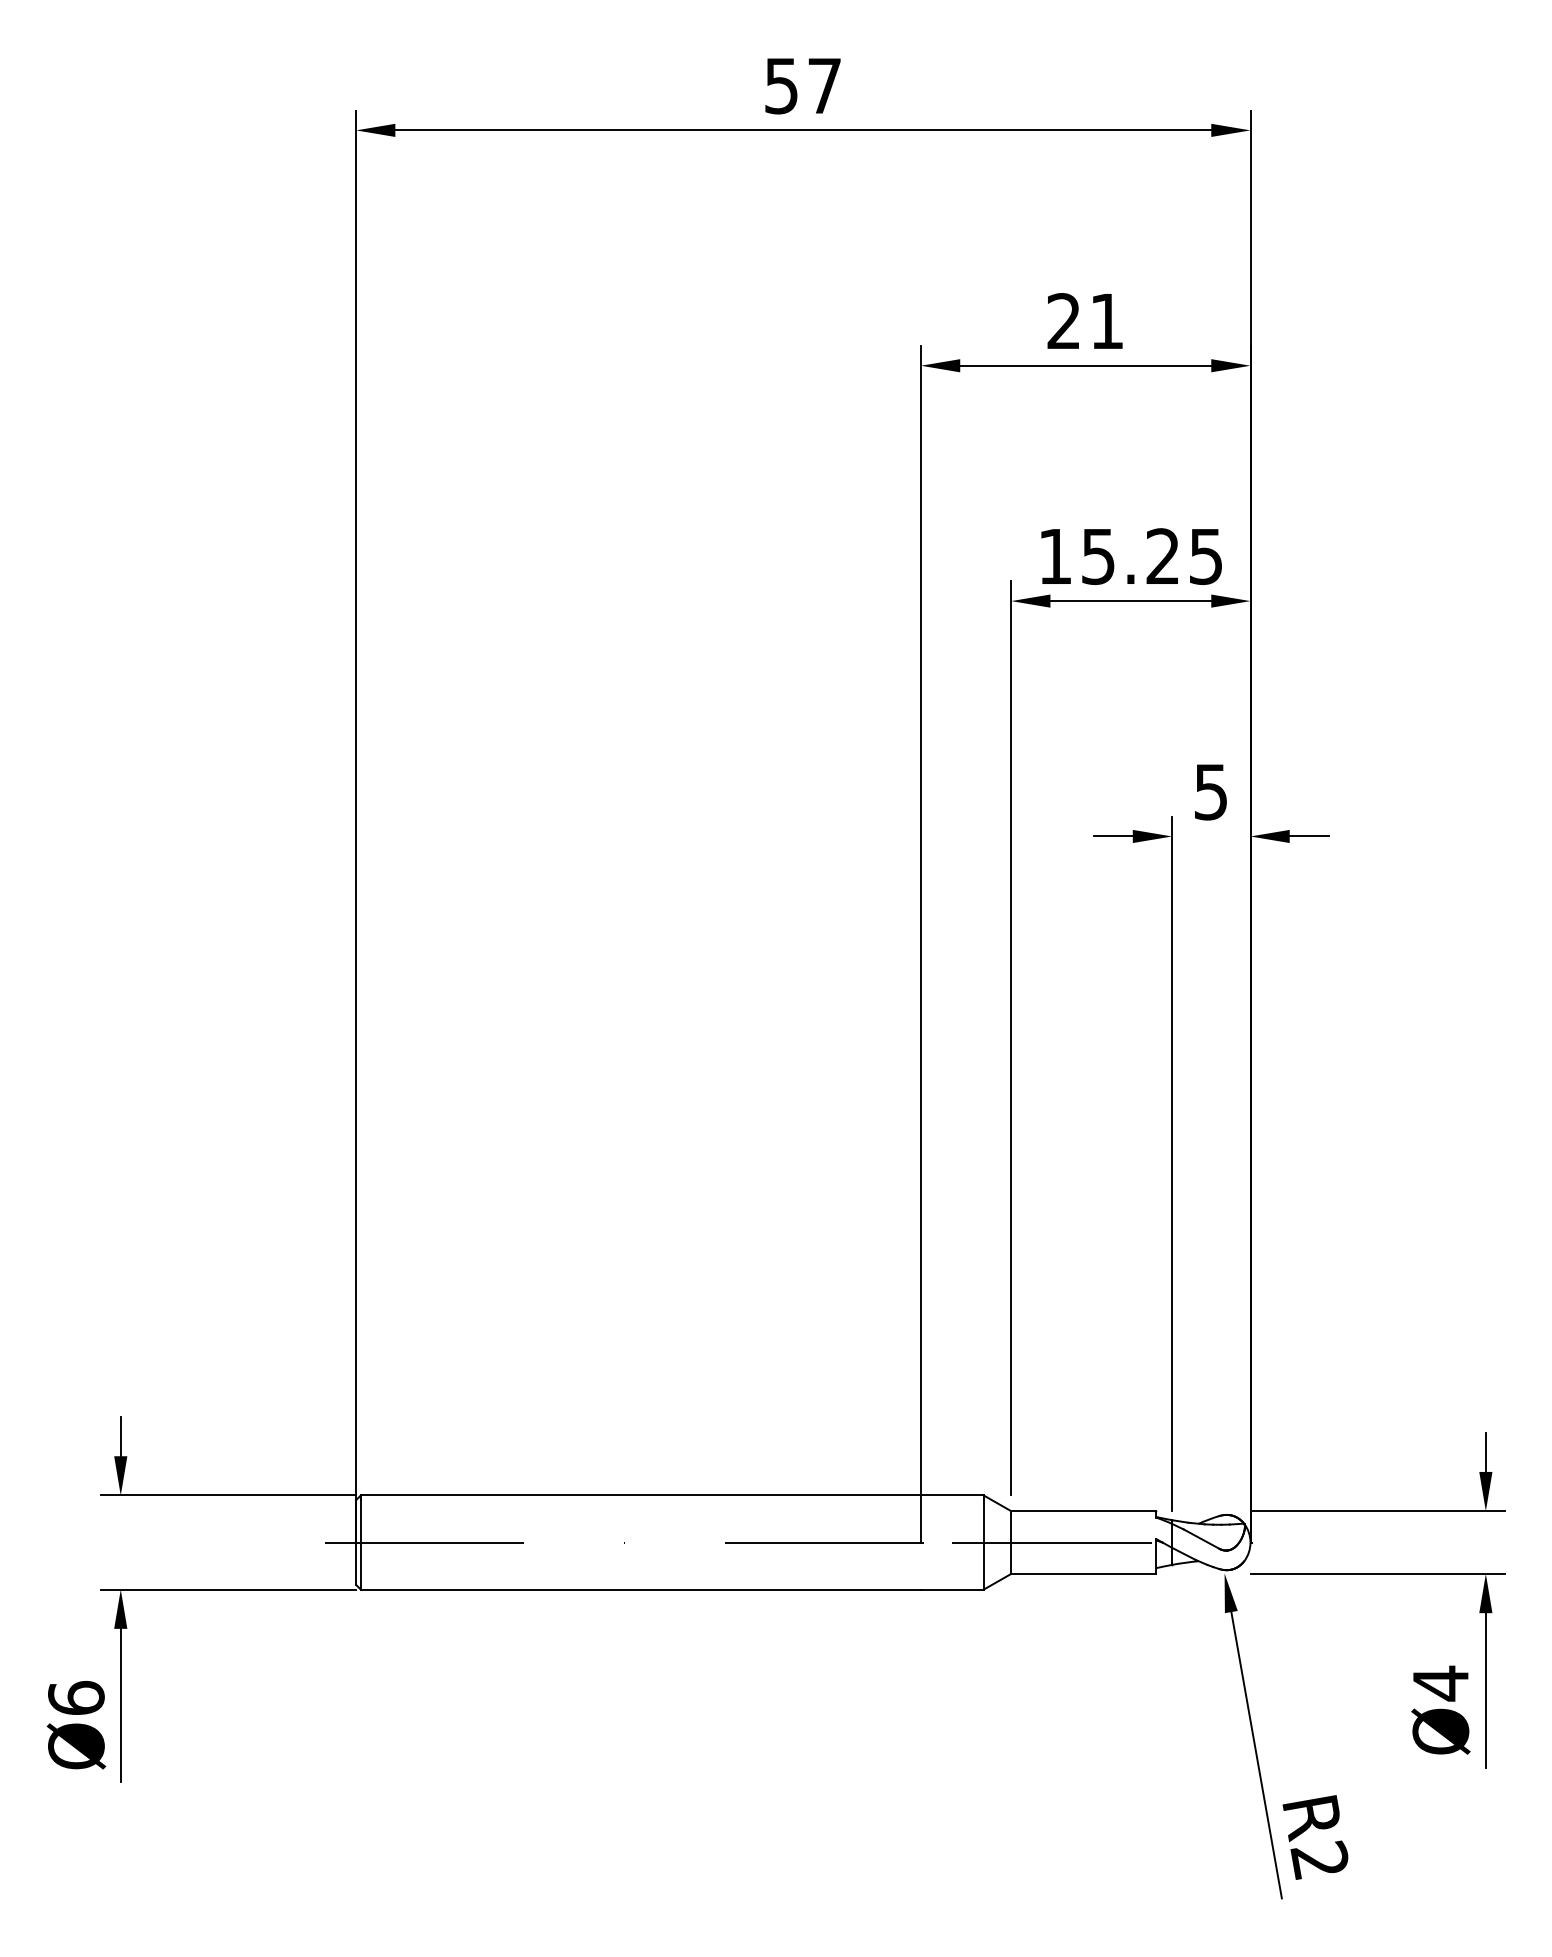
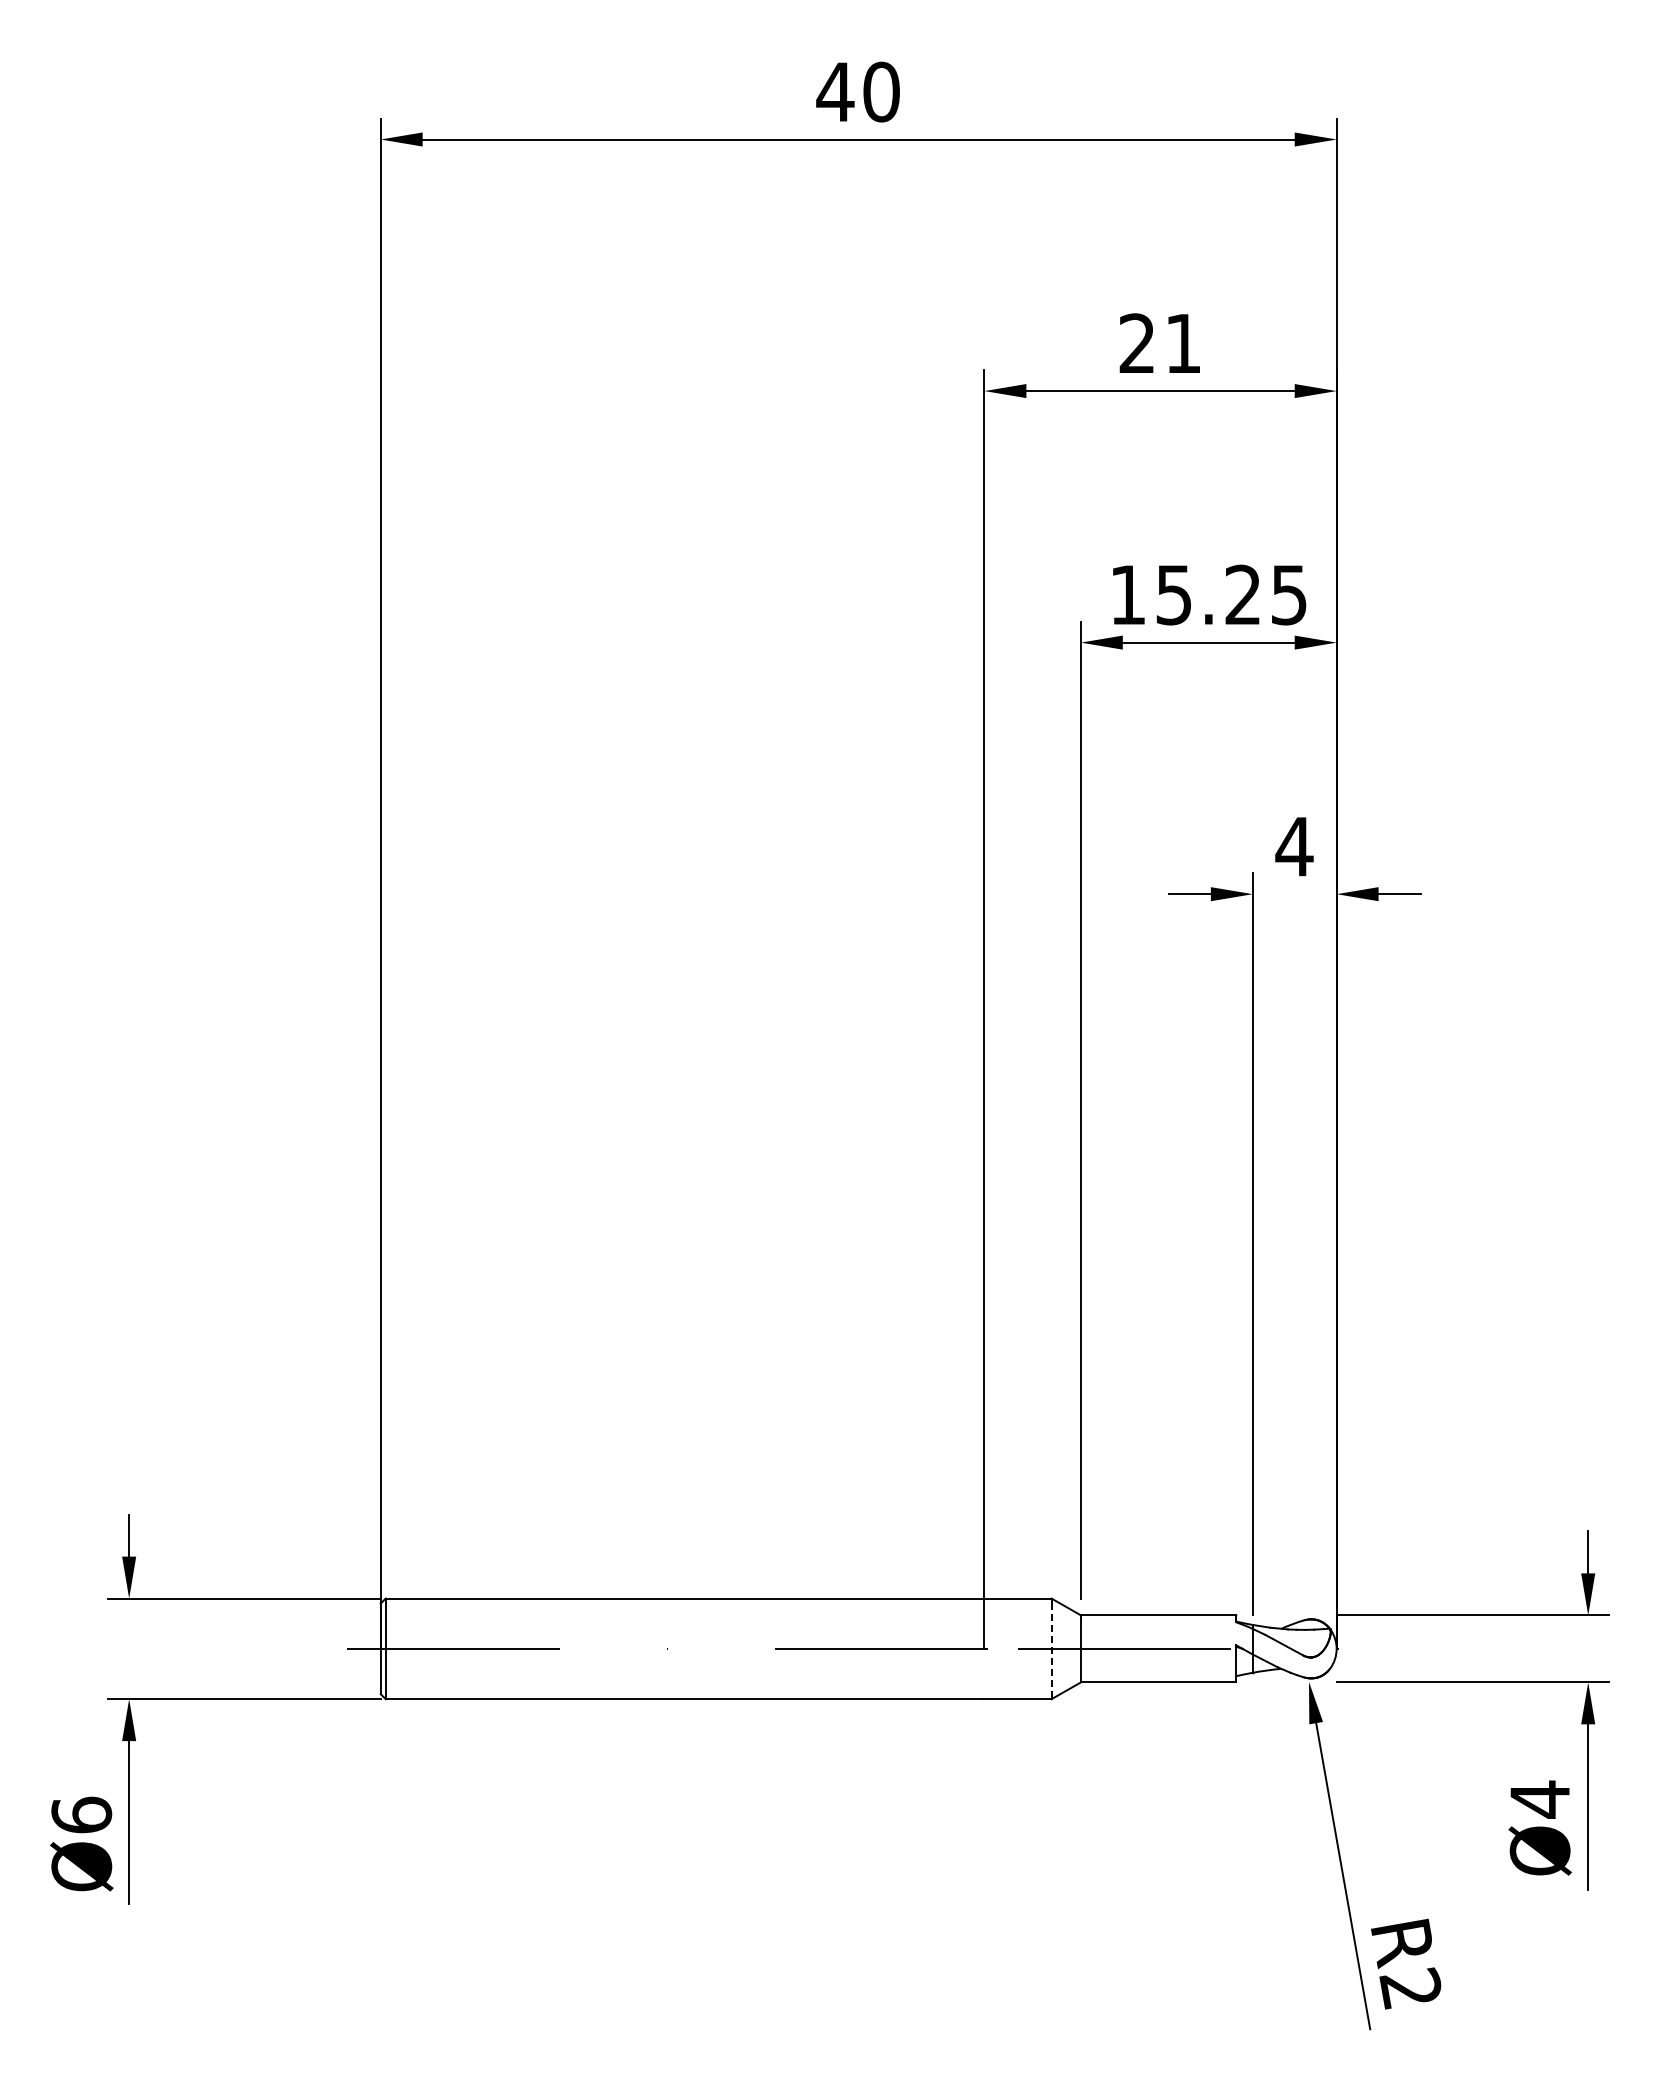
text: (802, 85) -> (857, 91), 57 -> 40
text: (1211, 792) -> (1294, 847), 5 -> 4
line: (983, 1545) -> (1051, 1651), solid -> dashed

